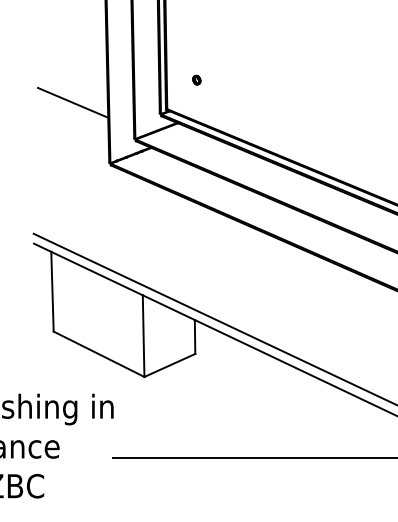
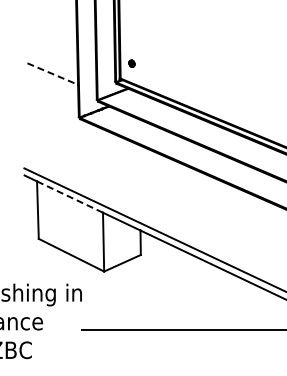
part: (196, 79) -> (131, 63), moved
line: (74, 103) -> (53, 74), solid -> dashed
line: (97, 274) -> (70, 197), solid -> dashed

